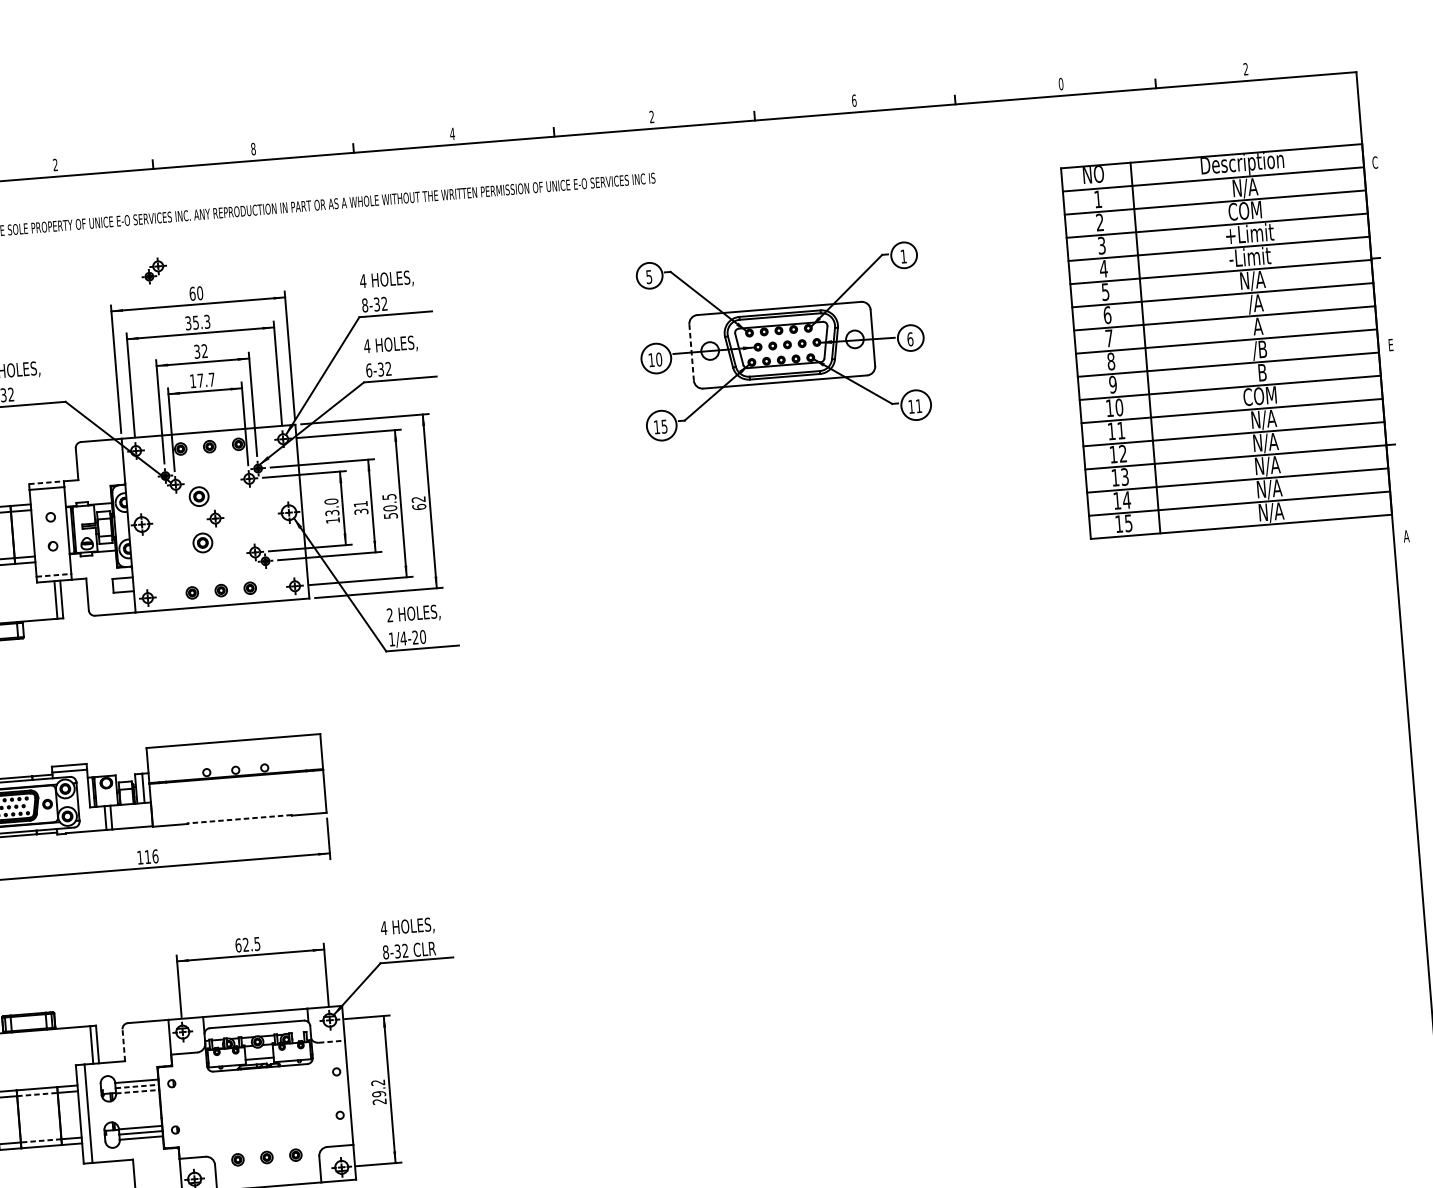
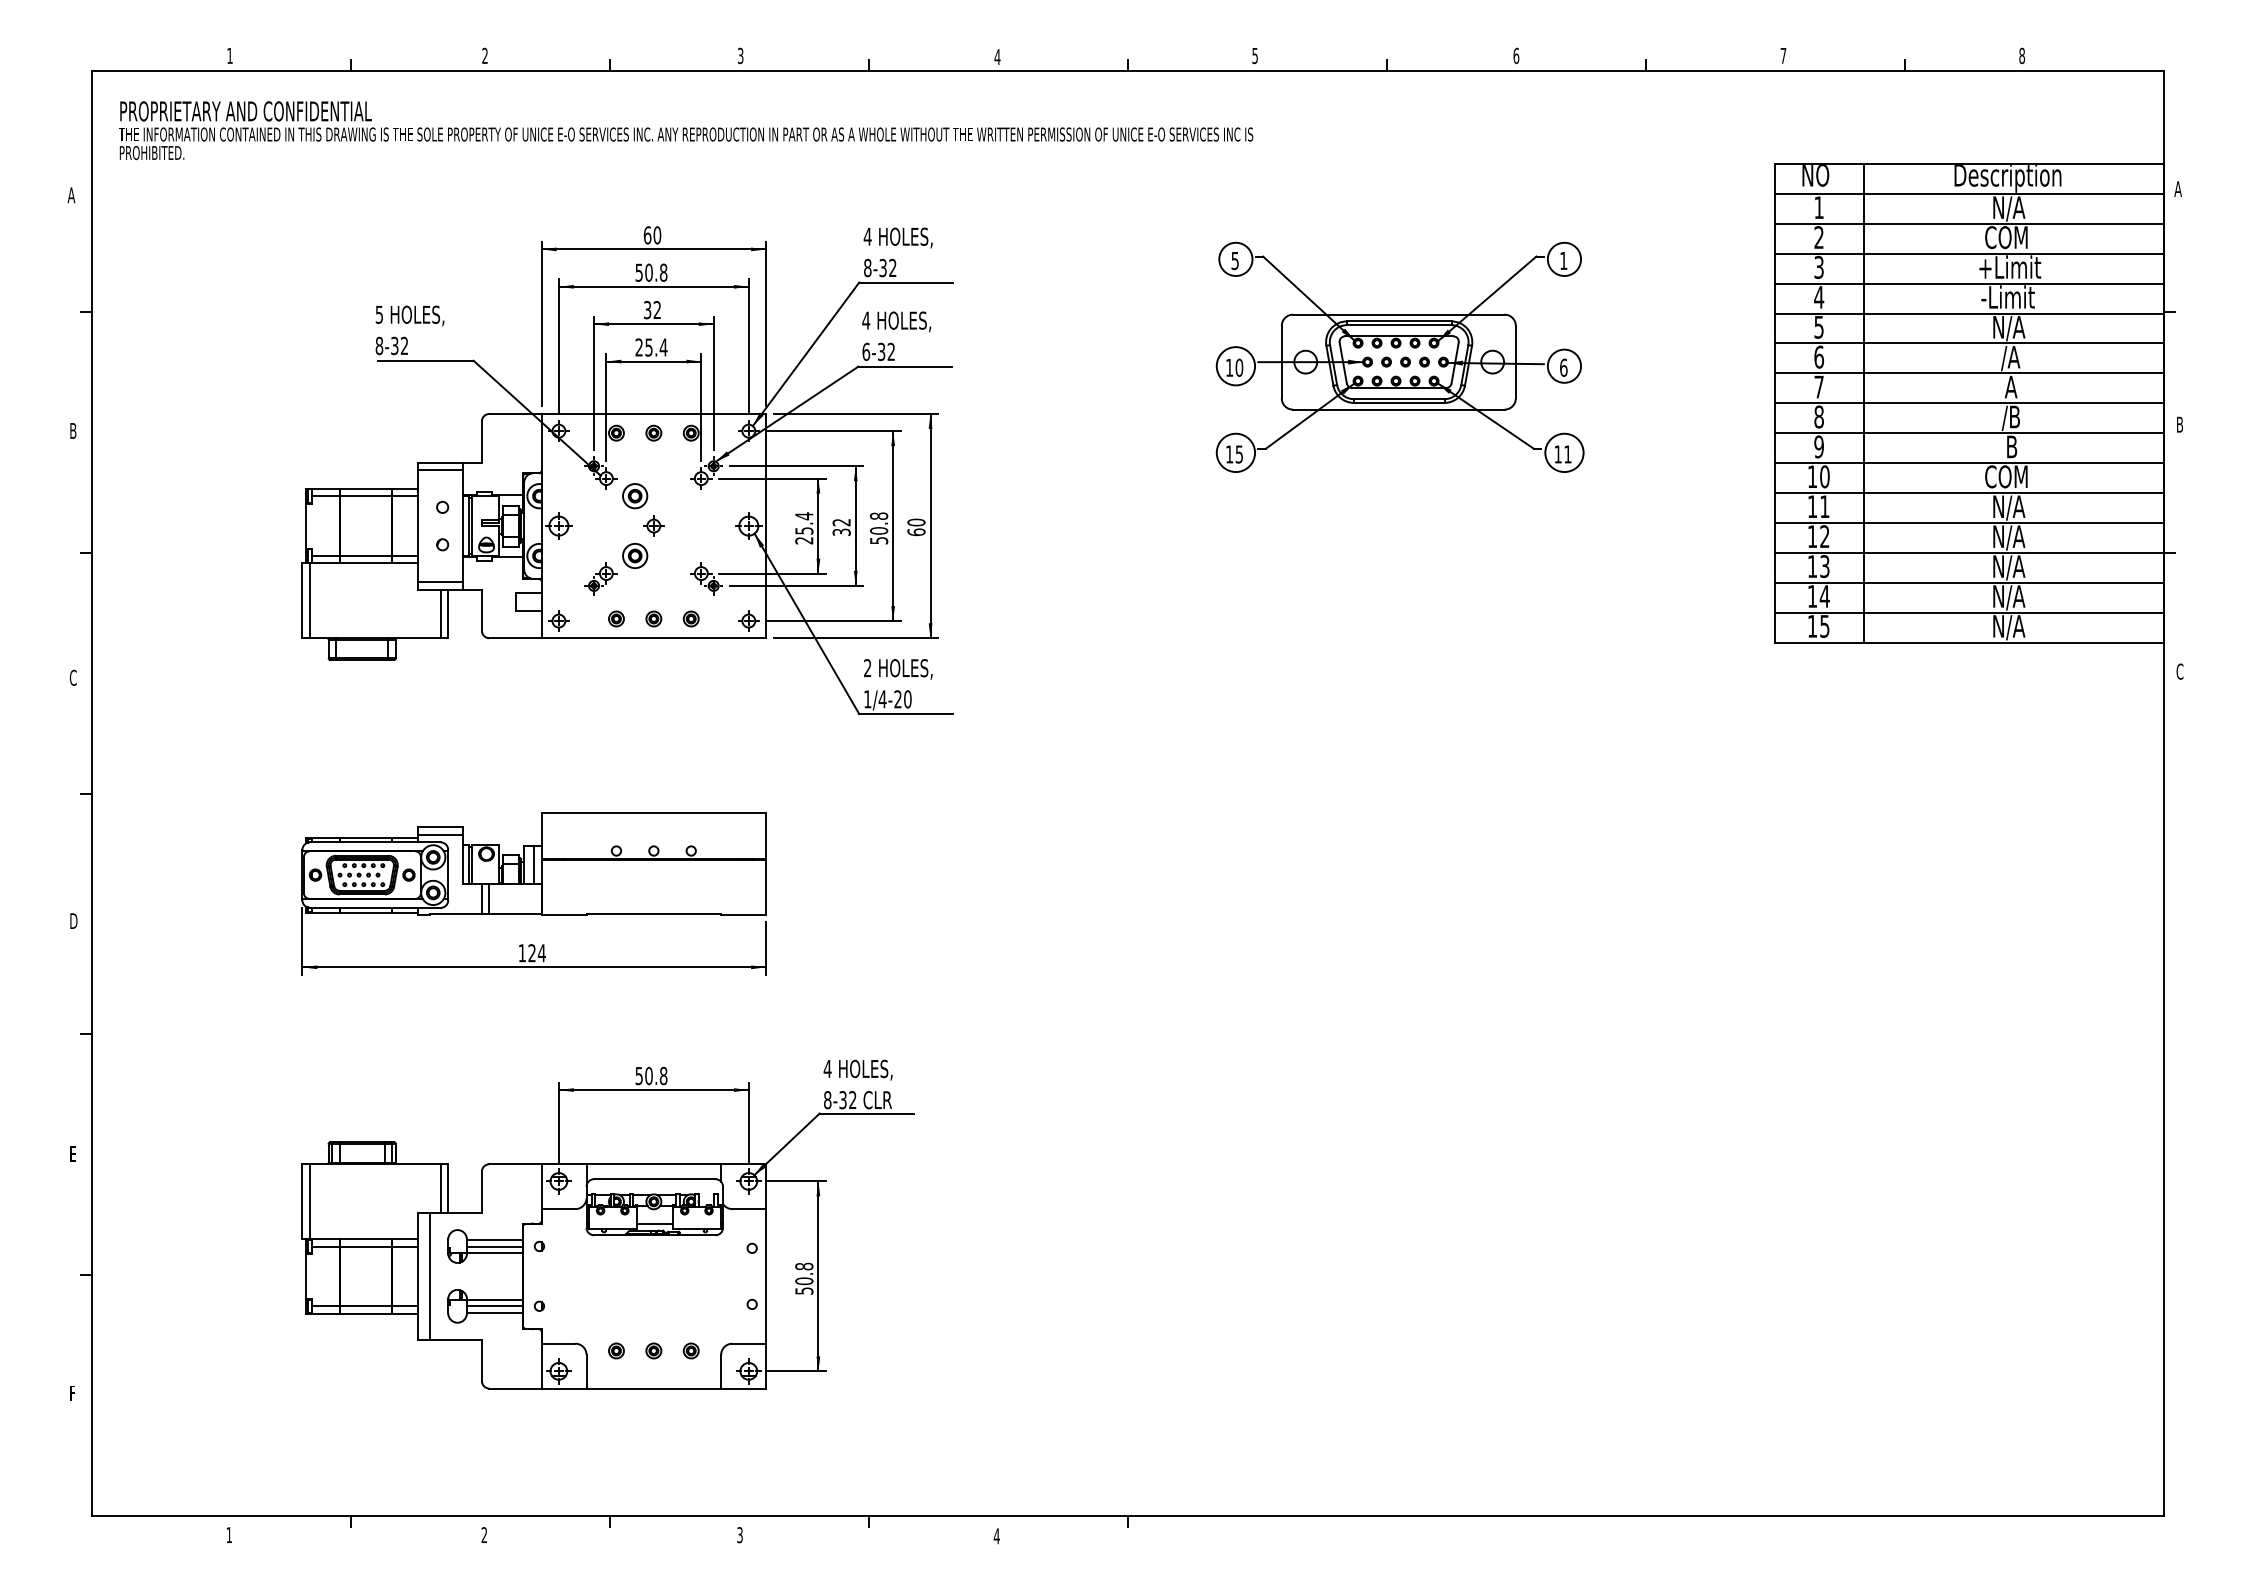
text: (1246, 69) -> (2022, 56), 2 -> 8
text: (1061, 83) -> (1783, 55), 0 -> 7
text: (651, 116) -> (1254, 55), 2 -> 5
text: (253, 148) -> (740, 55), 8 -> 3
text: (1374, 163) -> (2177, 189), C -> A
part: (153, 270) -> (600, 578), moved
text: (197, 322) -> (651, 272), 35.3 -> 50.8
text: (1391, 344) -> (2180, 424), E -> B
line: (691, 352) -> (1281, 362), dashed -> solid
text: (202, 380) -> (651, 347), 17.7 -> 25.4
line: (47, 482) -> (441, 462), dashed -> solid
text: (389, 496) -> (879, 515), 50.5 -> 50.8
text: (418, 499) -> (916, 522), 62 -> 60
text: (360, 504) -> (841, 522), 31 -> 32
text: (332, 511) -> (804, 528), 13.0 -> 25.4
text: (1406, 536) -> (2179, 671), A -> C
line: (54, 575) -> (441, 582), dashed -> solid
line: (239, 819) -> (653, 914), dashed -> solid
text: (151, 856) -> (536, 953), 116 -> 124
text: (247, 944) -> (651, 1075), 62.5 -> 50.8
line: (332, 1041) -> (749, 1209), dashed -> solid
line: (123, 1045) -> (481, 1192), dashed -> solid
line: (136, 1086) -> (494, 1246), dashed -> solid
line: (137, 1091) -> (494, 1253), dashed -> solid
text: (379, 1091) -> (804, 1278), 29.2 -> 50.8
line: (37, 1094) -> (366, 1246), dashed -> solid
line: (40, 1141) -> (365, 1306), dashed -> solid

